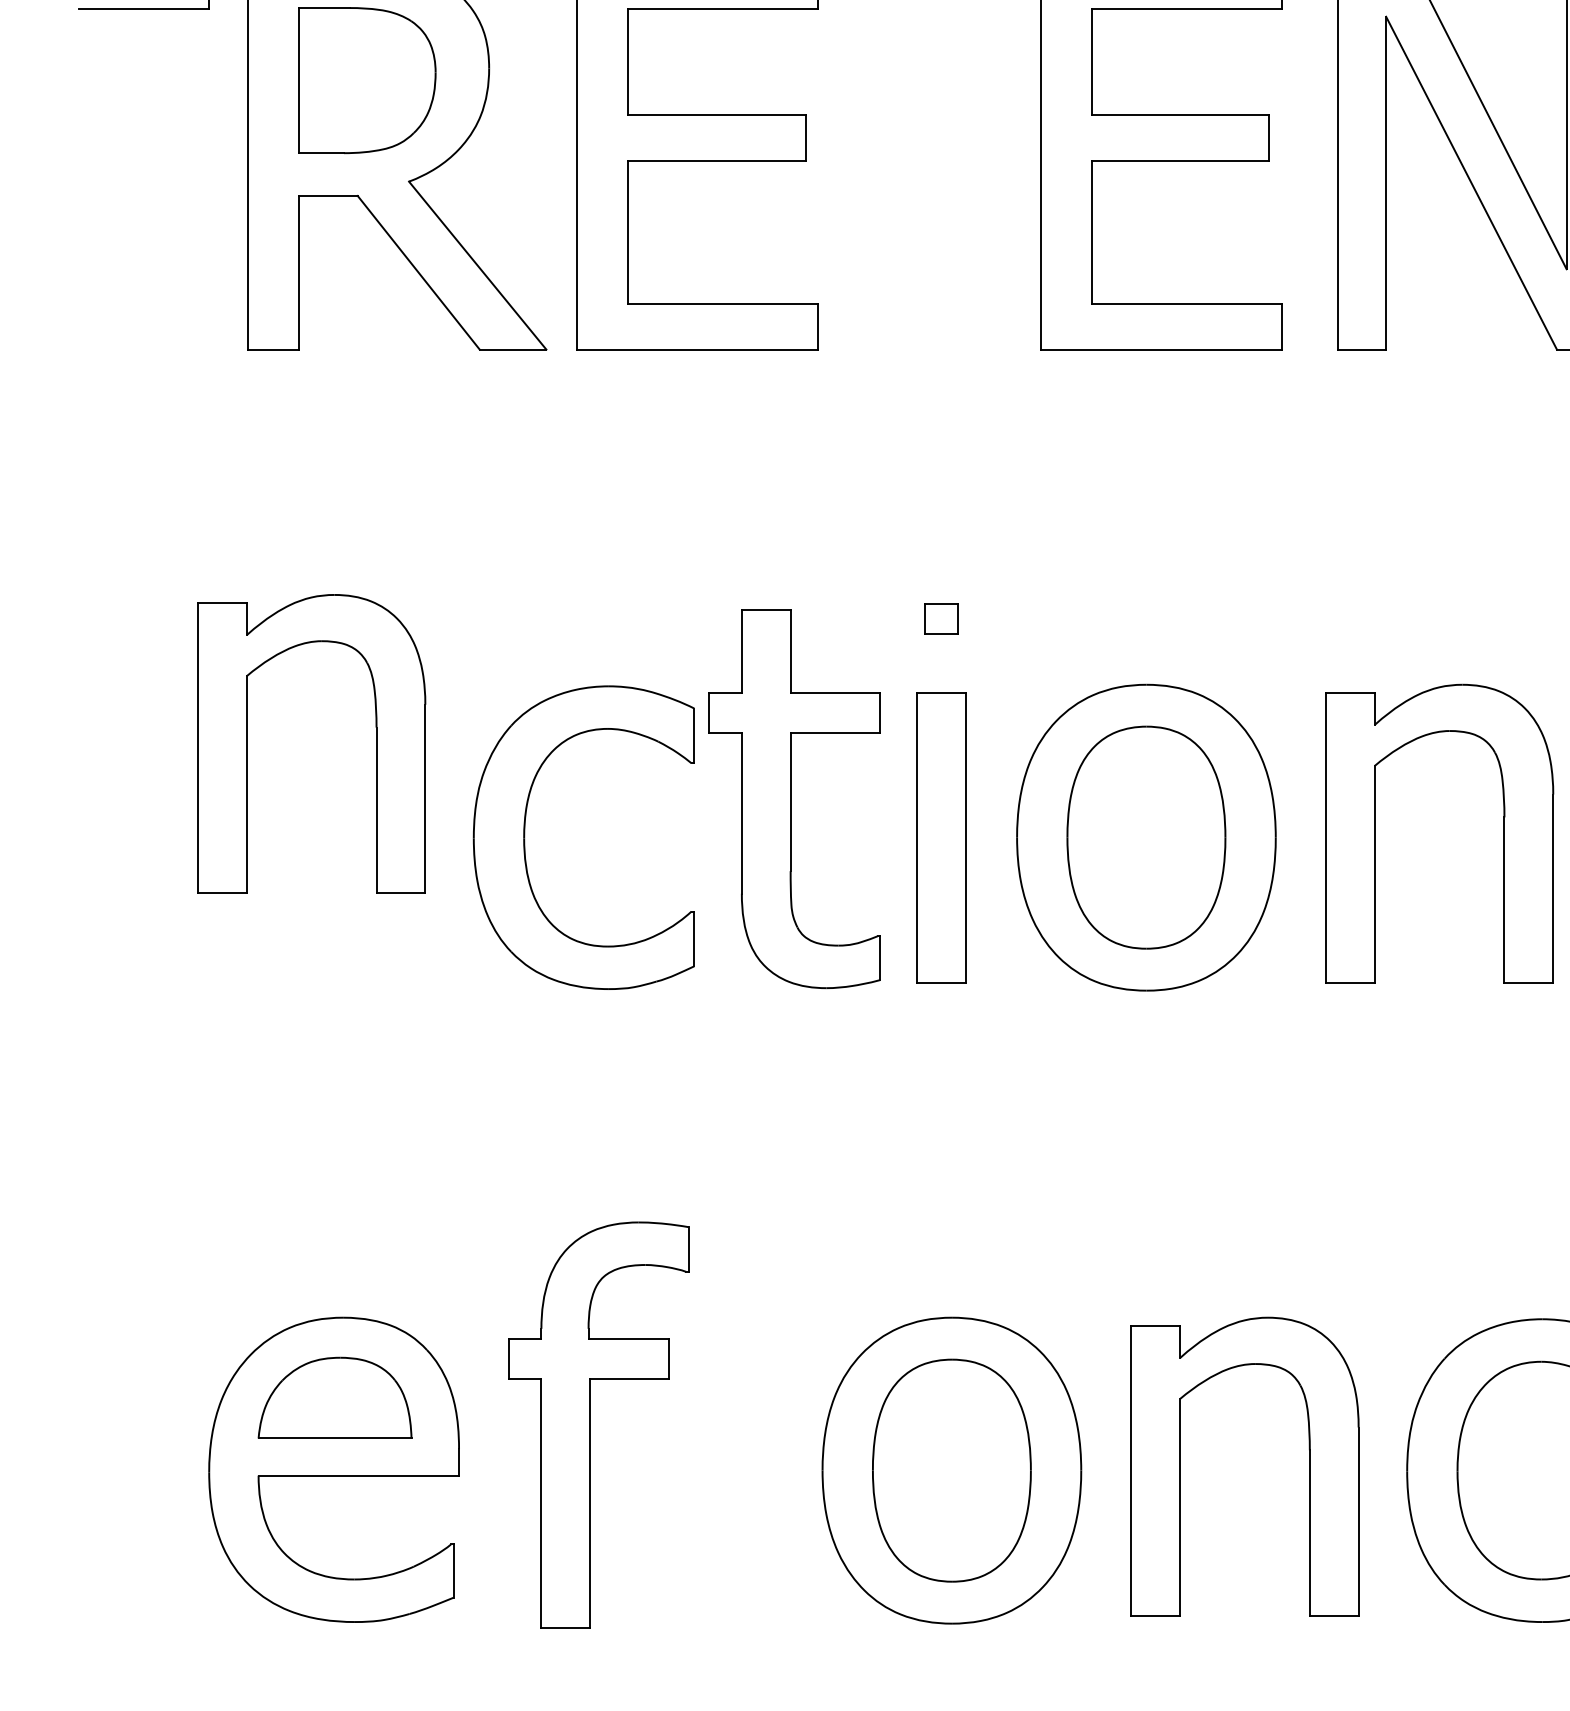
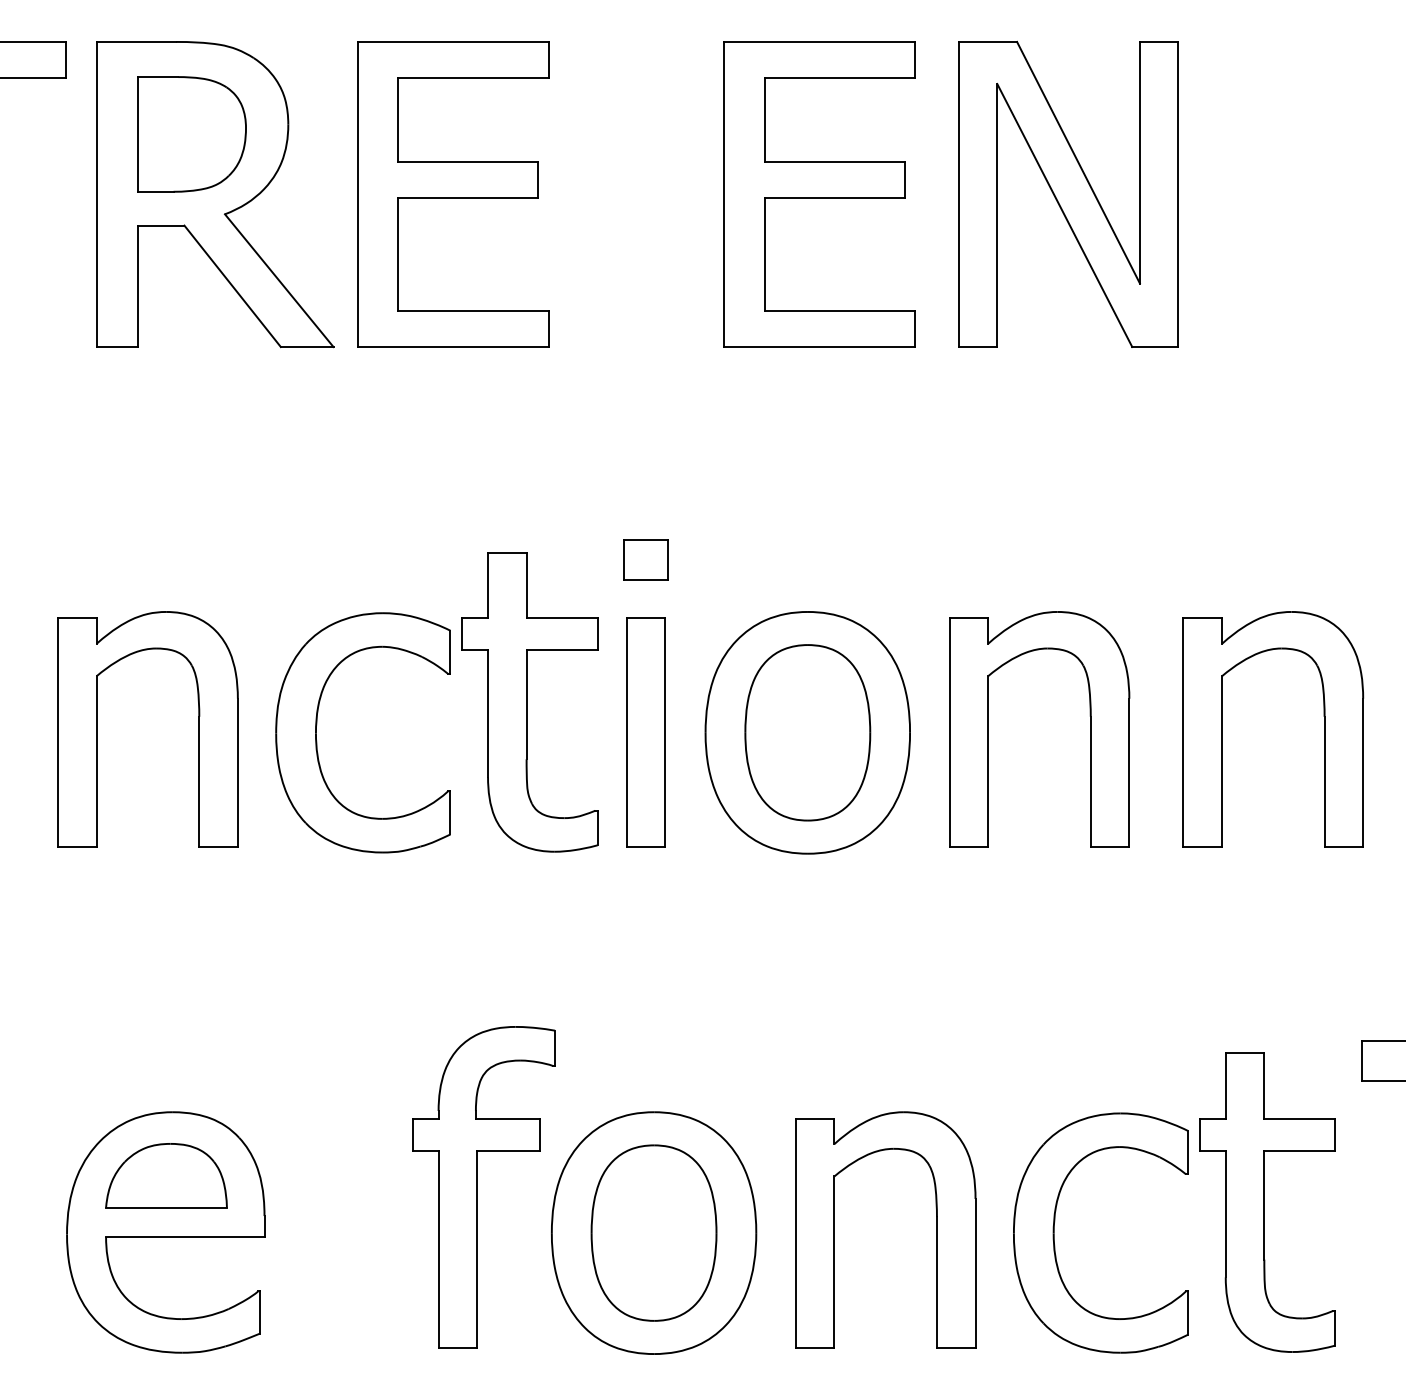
part: (941, 618) -> (645, 559), size x1.67
part: (247, 743) -> (97, 729), moved
part: (598, 1425) -> (483, 1187), moved

